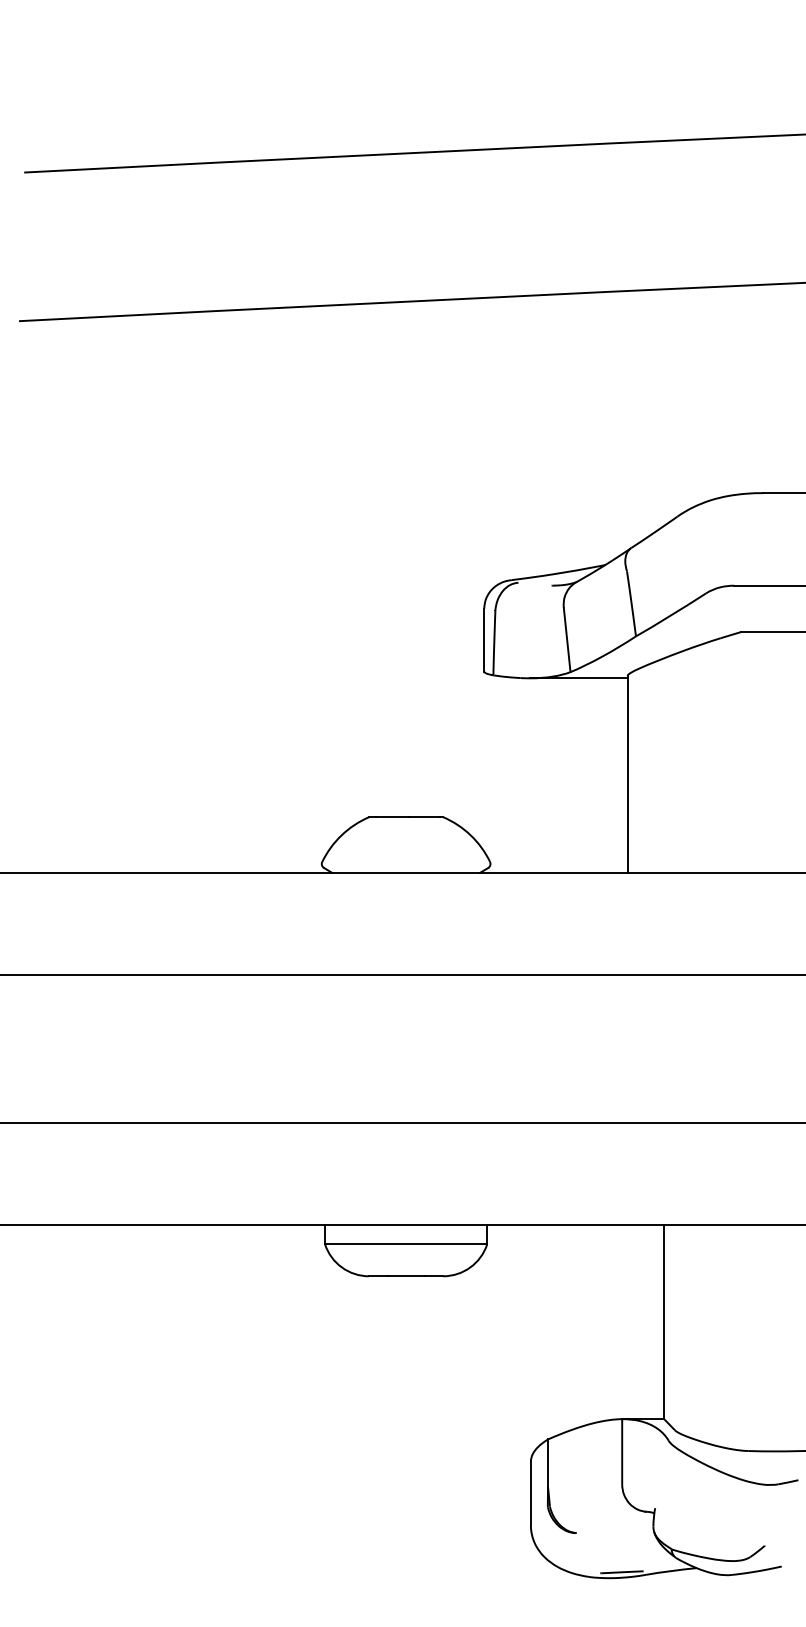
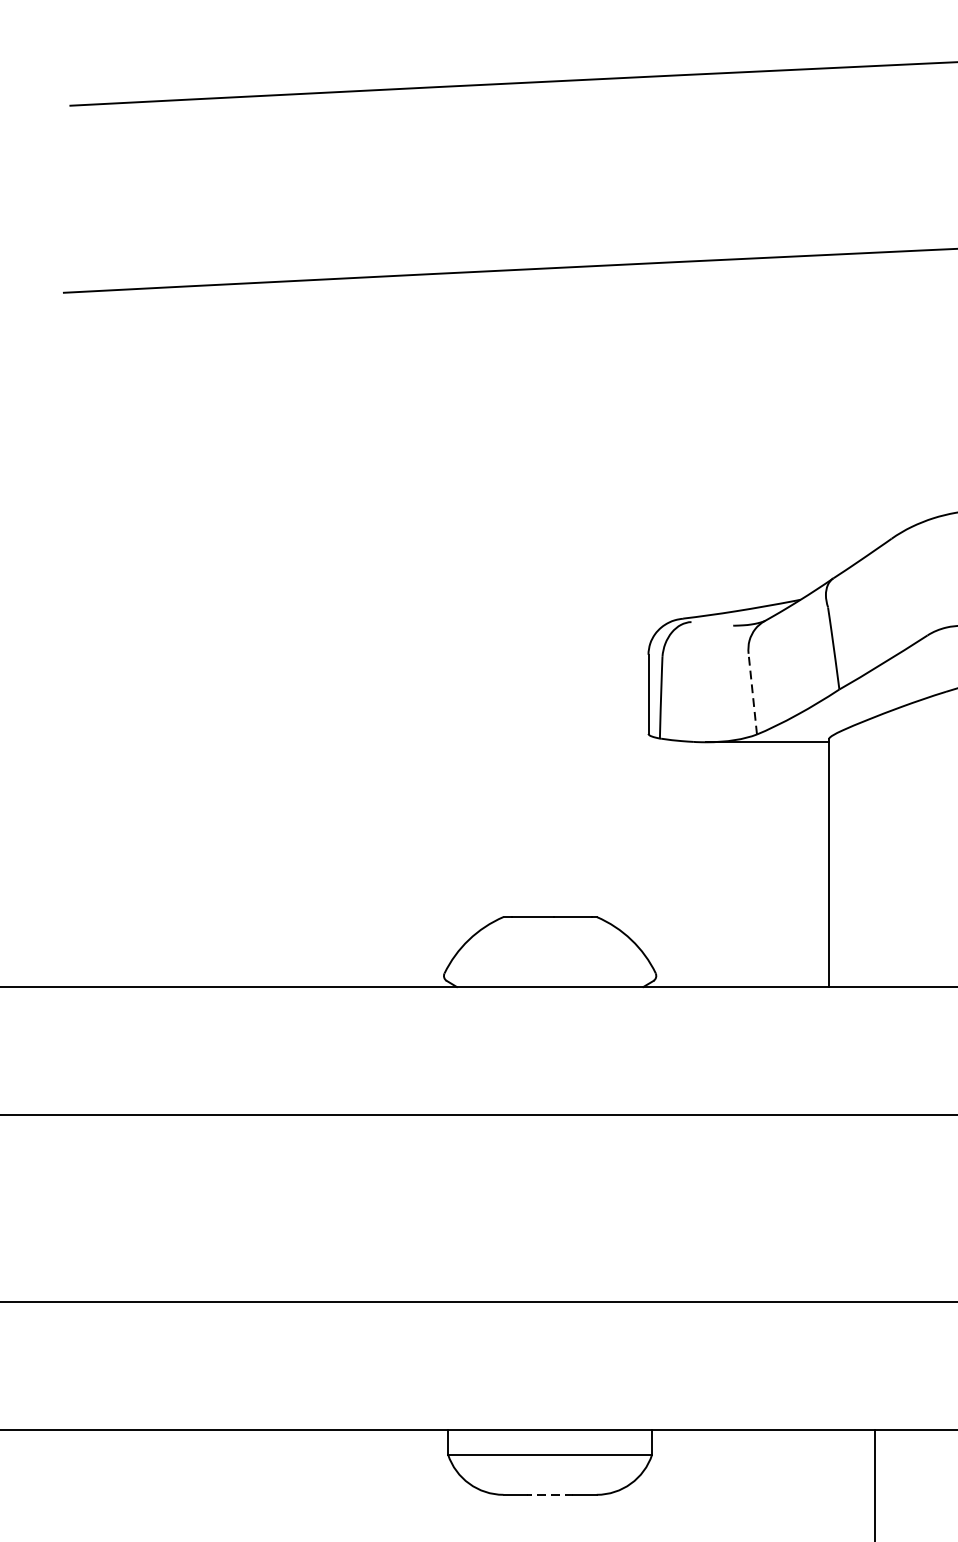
line: (567, 639) -> (753, 693), solid -> dashed
line: (406, 1276) -> (550, 1495), solid -> dashed

